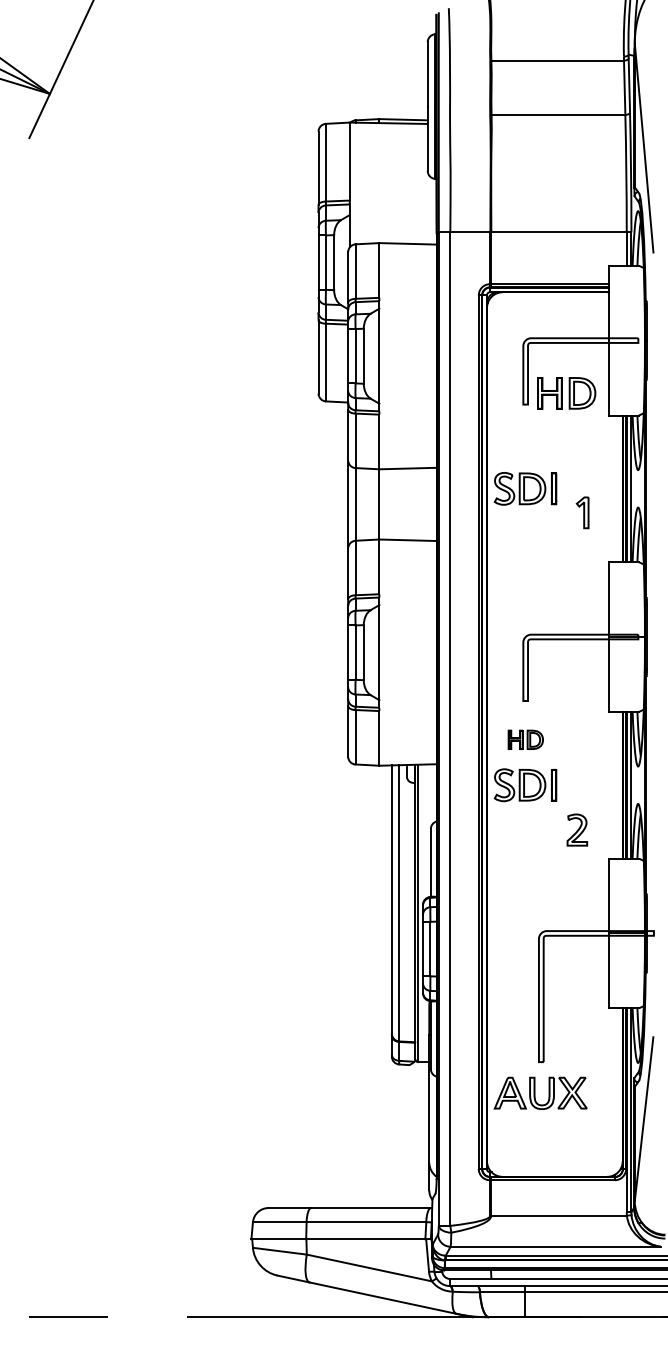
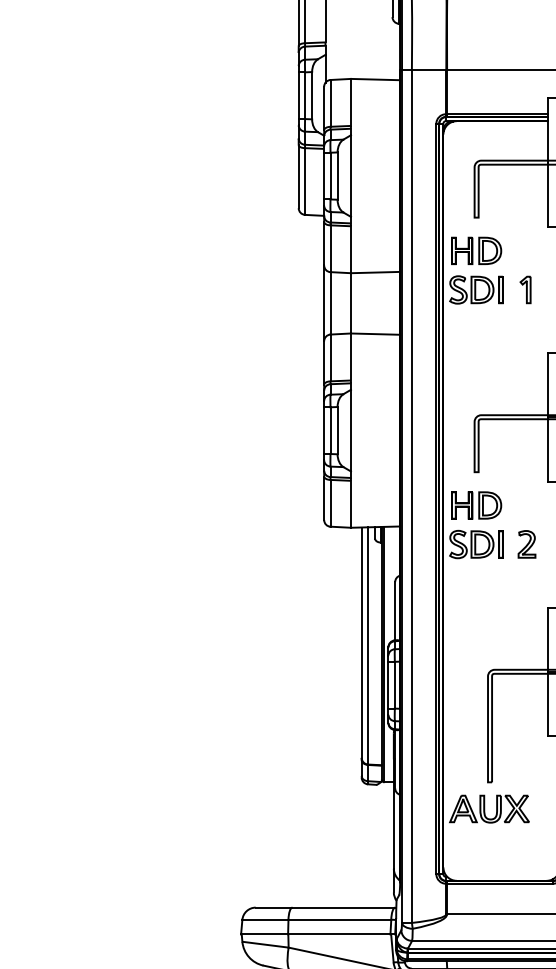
part: (566, 393) -> (476, 251), moved
part: (582, 512) -> (525, 289), moved
part: (525, 739) -> (476, 505), size x1.67
part: (577, 829) -> (527, 543), moved

